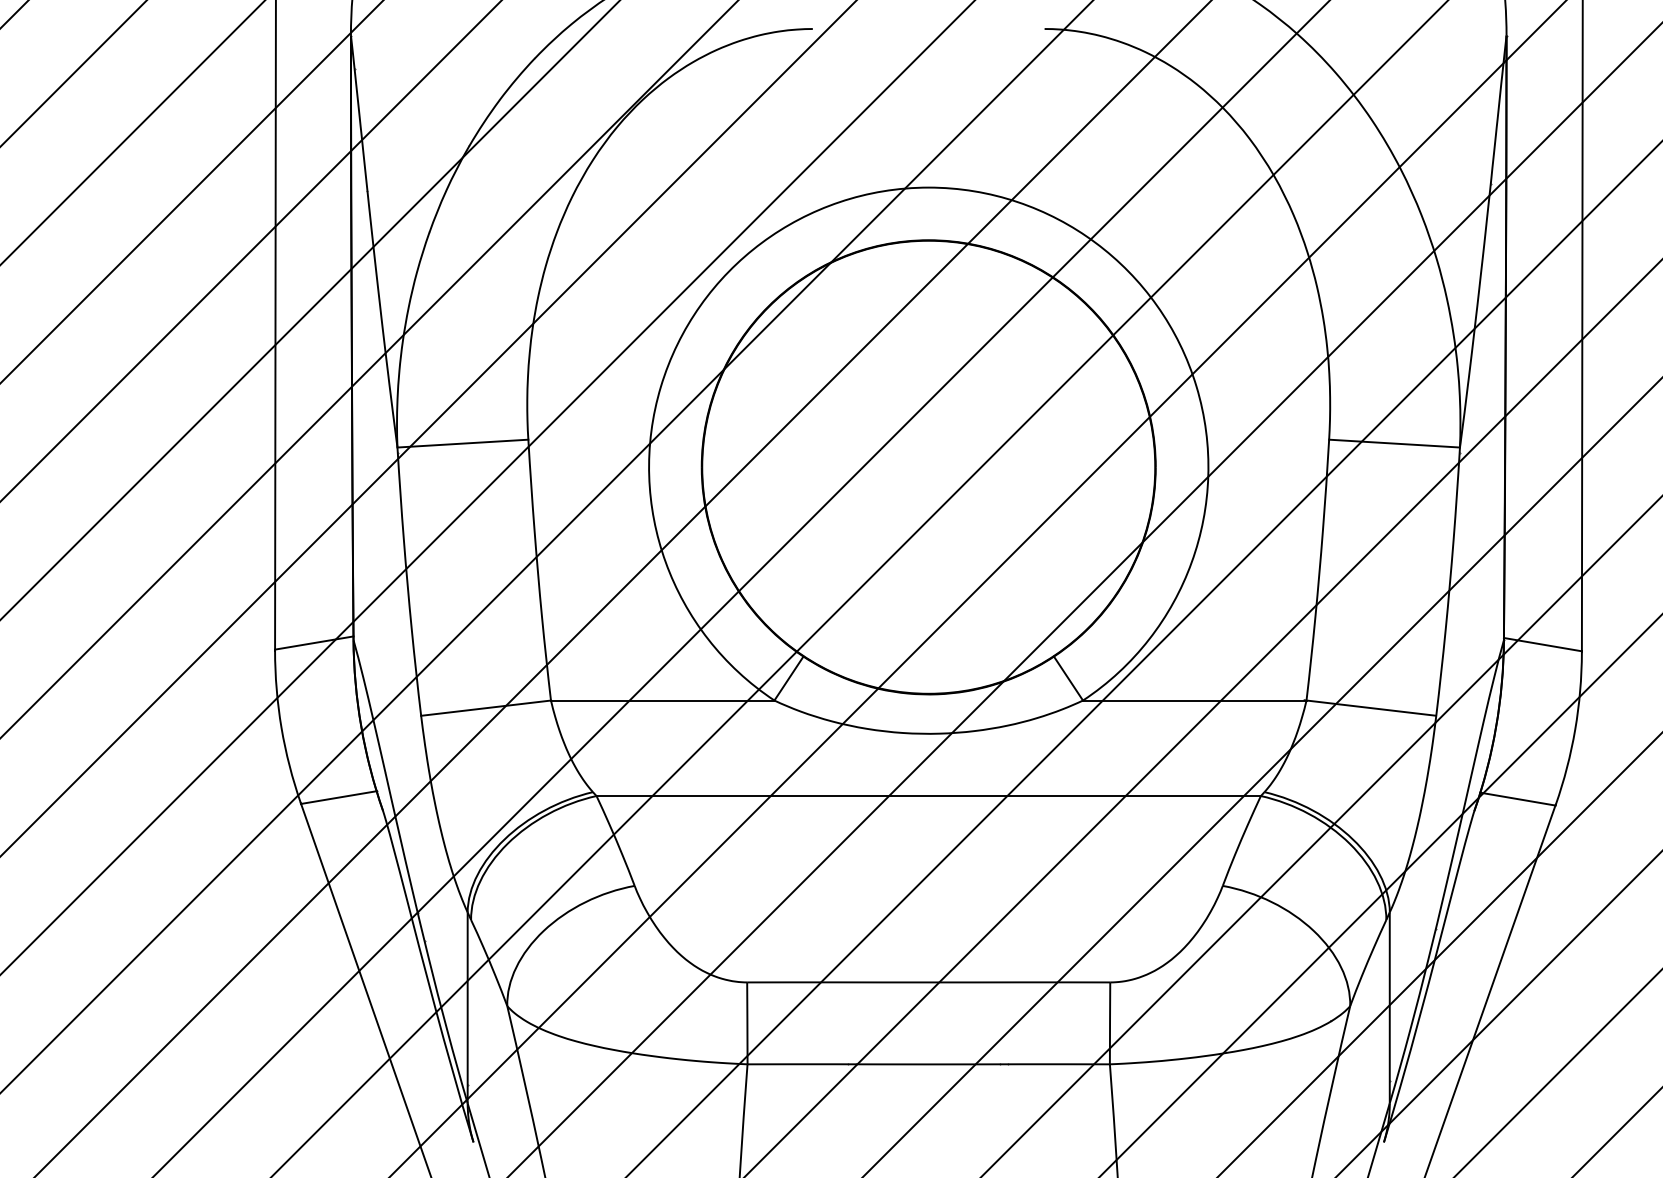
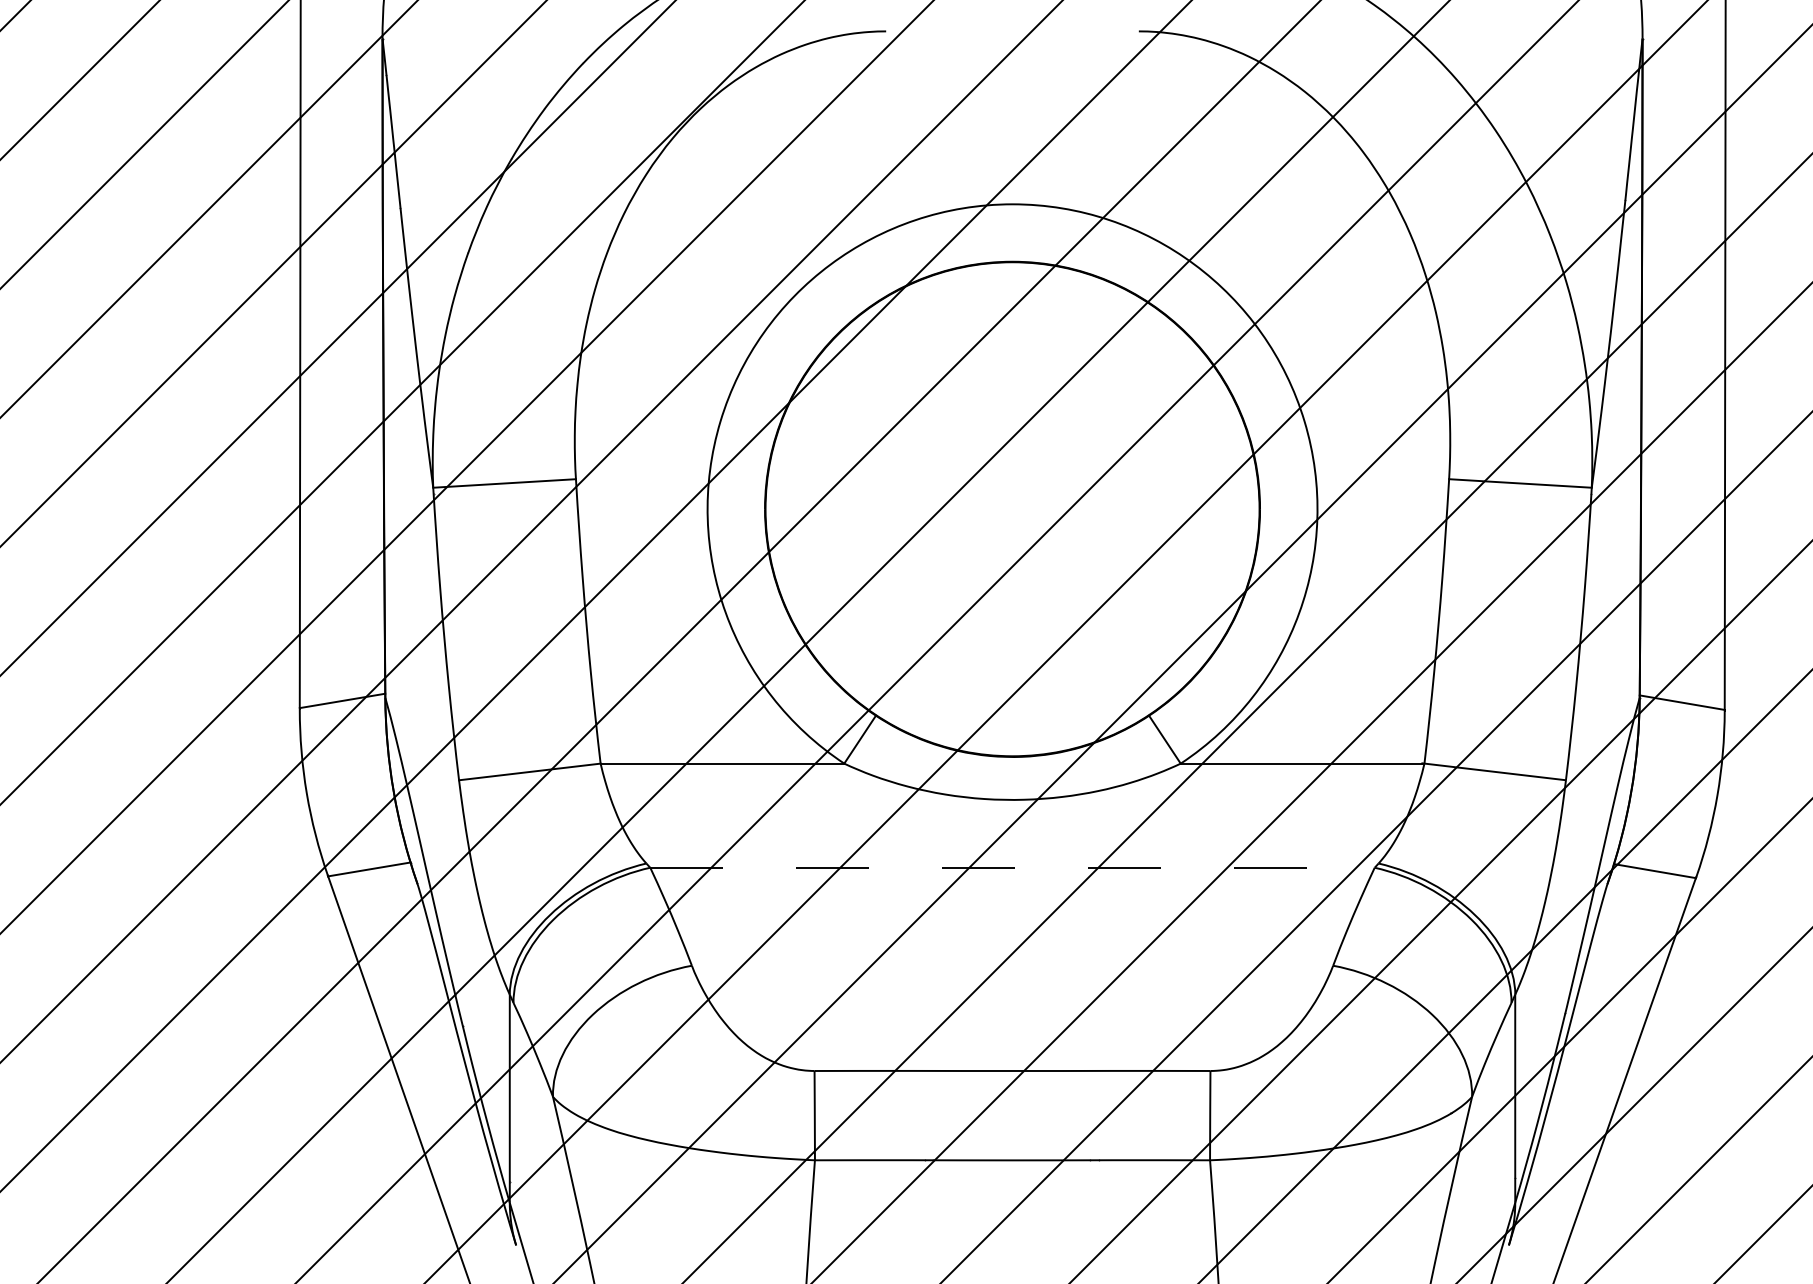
line: (929, 795) -> (1013, 867), solid -> dashed

